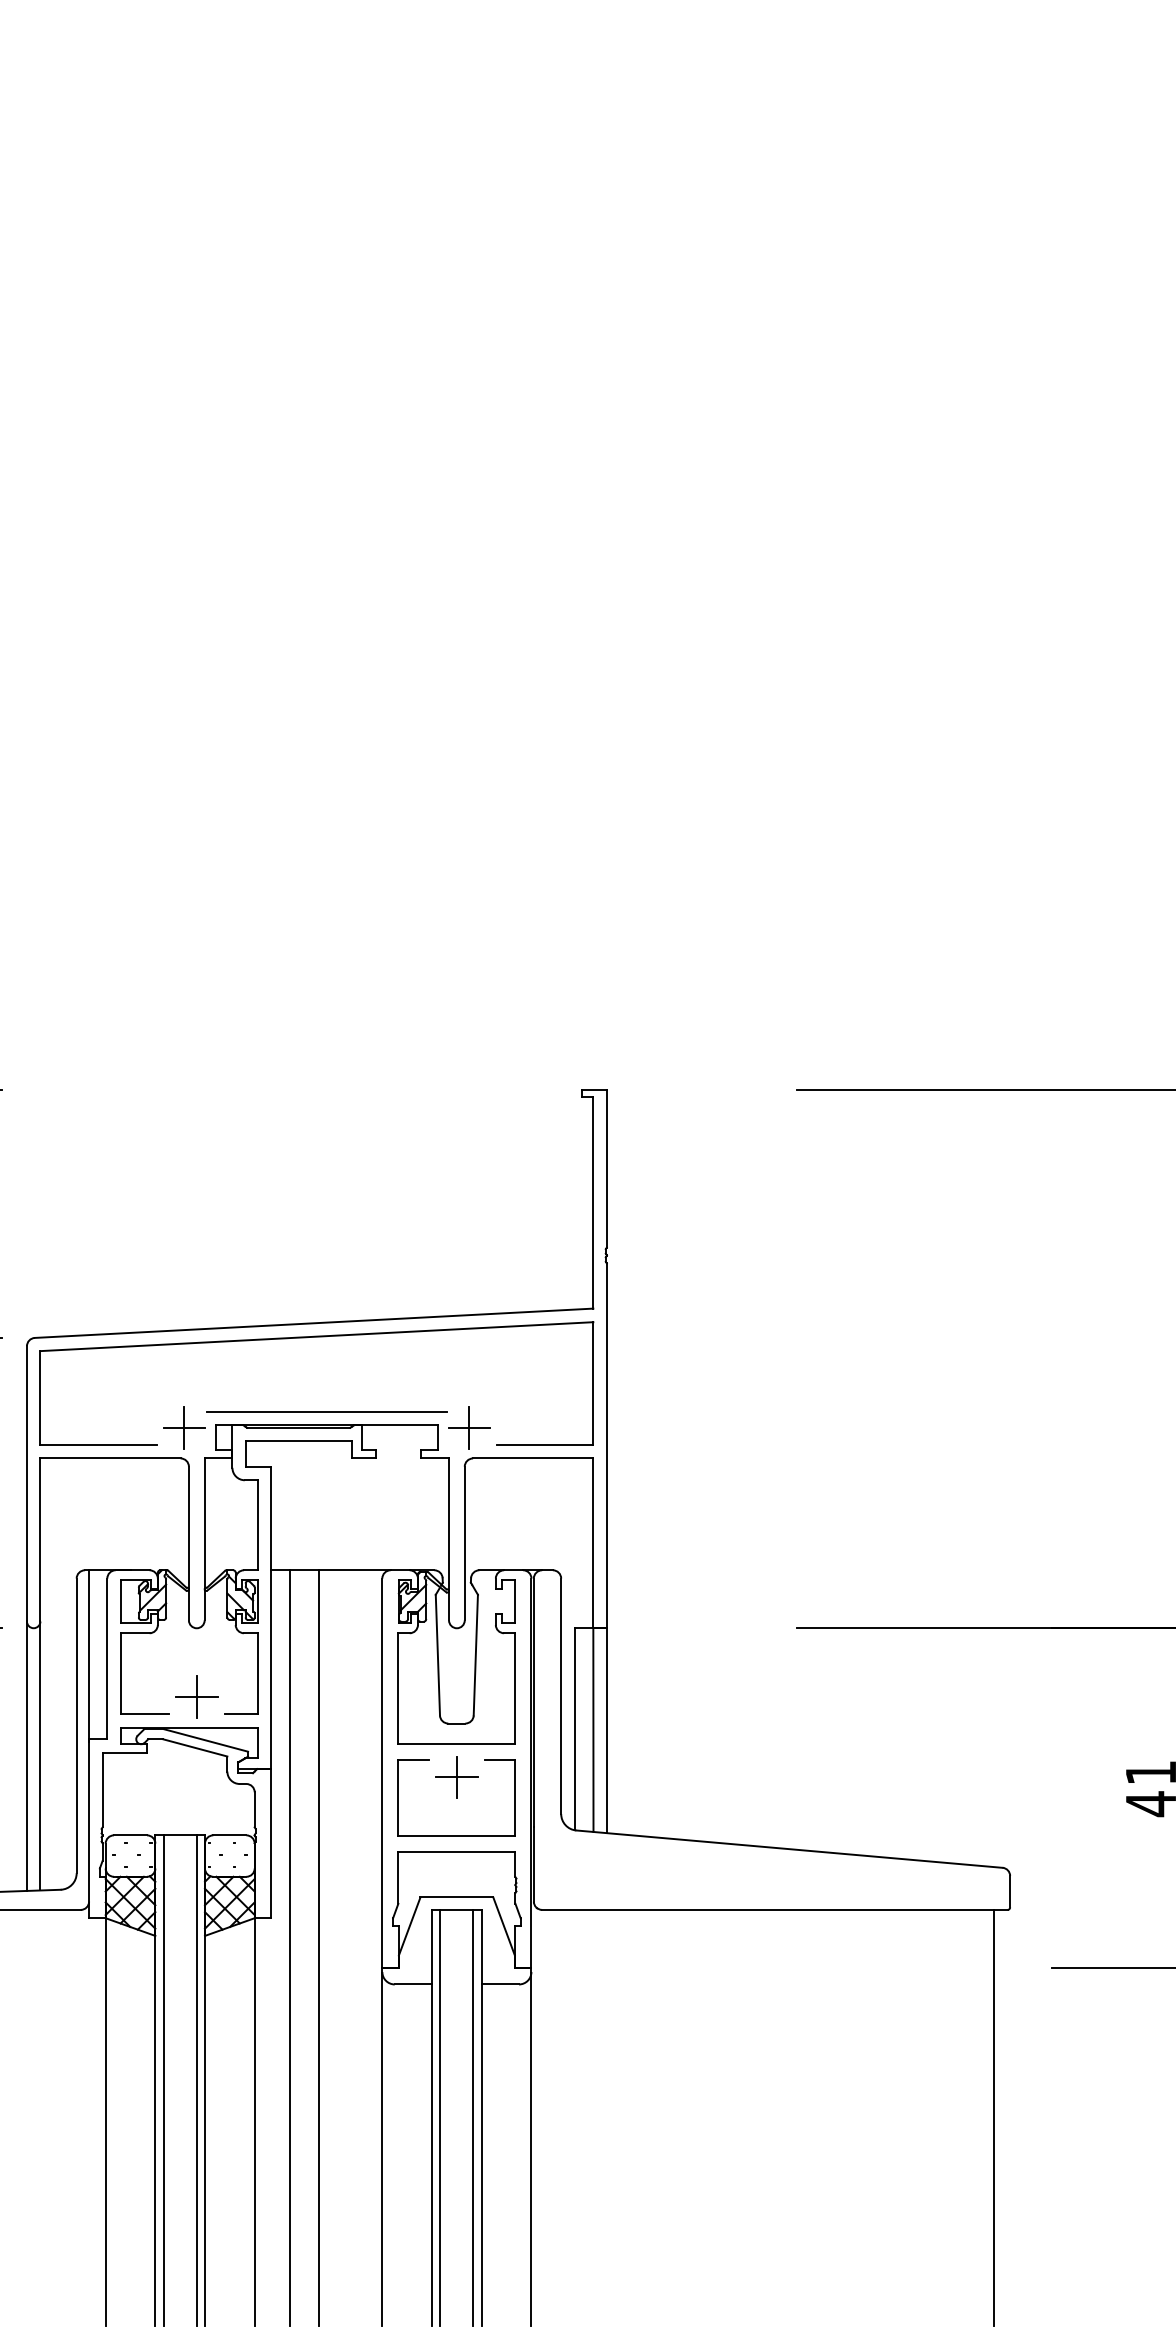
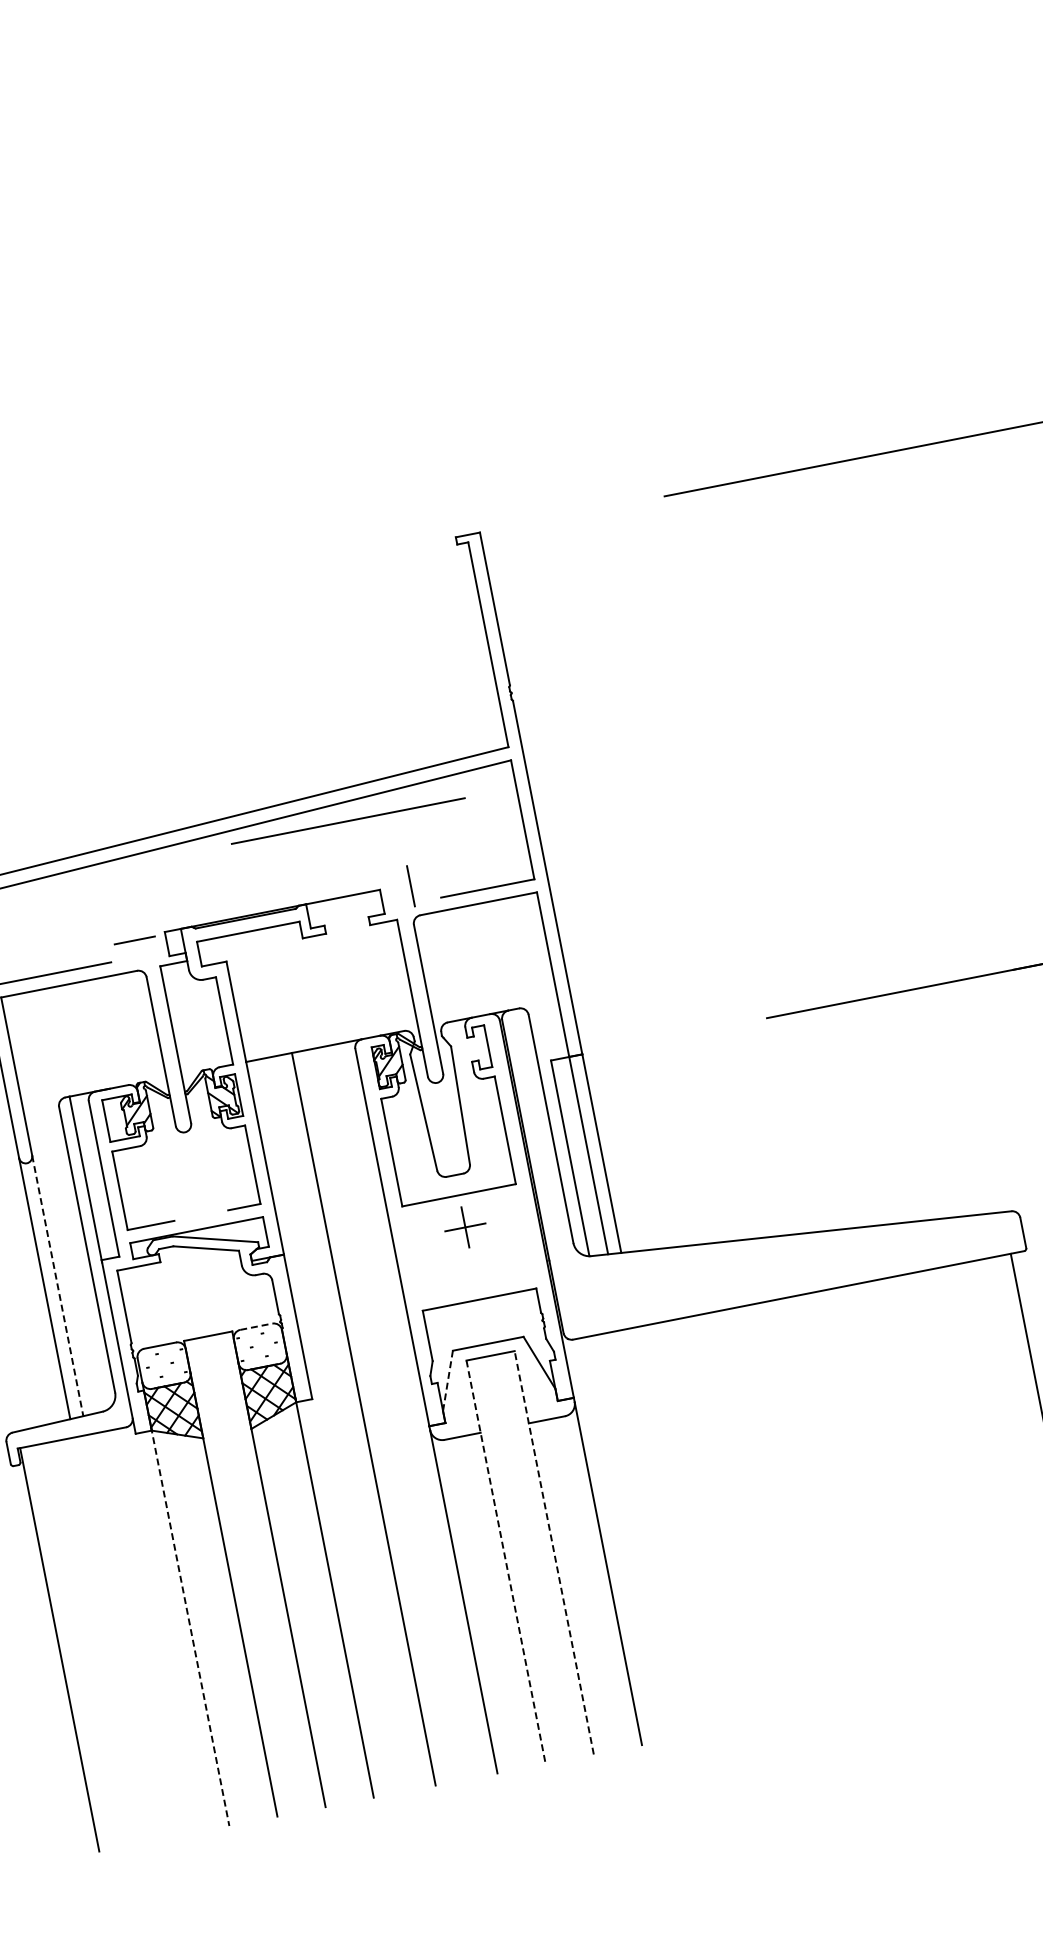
line: (326, 1411) -> (347, 820), moved
line: (184, 1427) -> (134, 940), removed
line: (469, 1427) -> (411, 885), removed
part: (196, 1696) -> (197, 1198), removed
line: (40, 1756) -> (57, 1286), solid -> dashed
line: (229, 1835) -> (256, 1326), solid -> dashed
part: (456, 1835) -> (476, 1283), removed
line: (409, 1926) -> (447, 1380), solid -> dashed
line: (289, 1948) -> (335, 1425), removed
line: (163, 2080) -> (238, 1576), removed
line: (196, 2080) -> (270, 1570), removed
line: (440, 2117) -> (514, 1560), removed
line: (473, 2117) -> (546, 1553), removed
line: (481, 2117) -> (553, 1552), solid -> dashed
line: (432, 2118) -> (506, 1562), solid -> dashed
line: (105, 2120) -> (190, 1626), solid -> dashed

